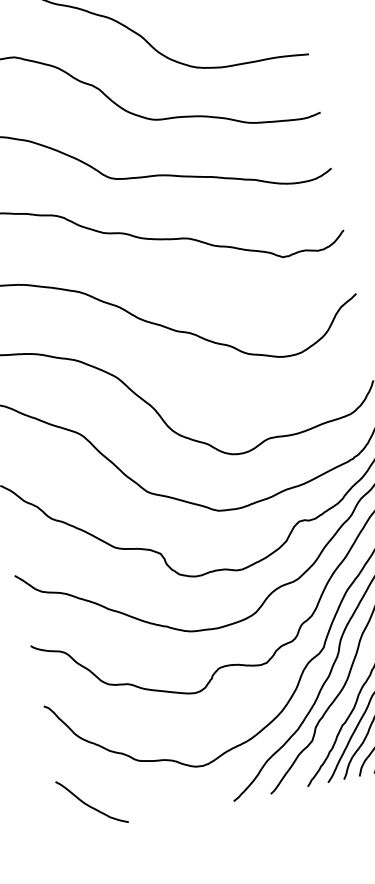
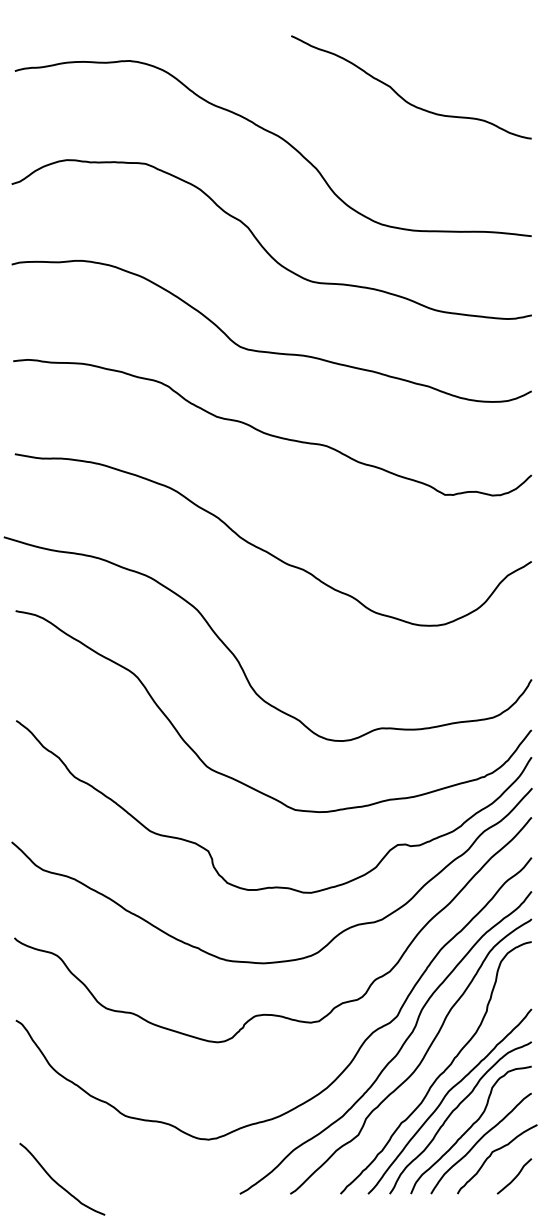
curve: (89, 805) -> (57, 1182), moved

